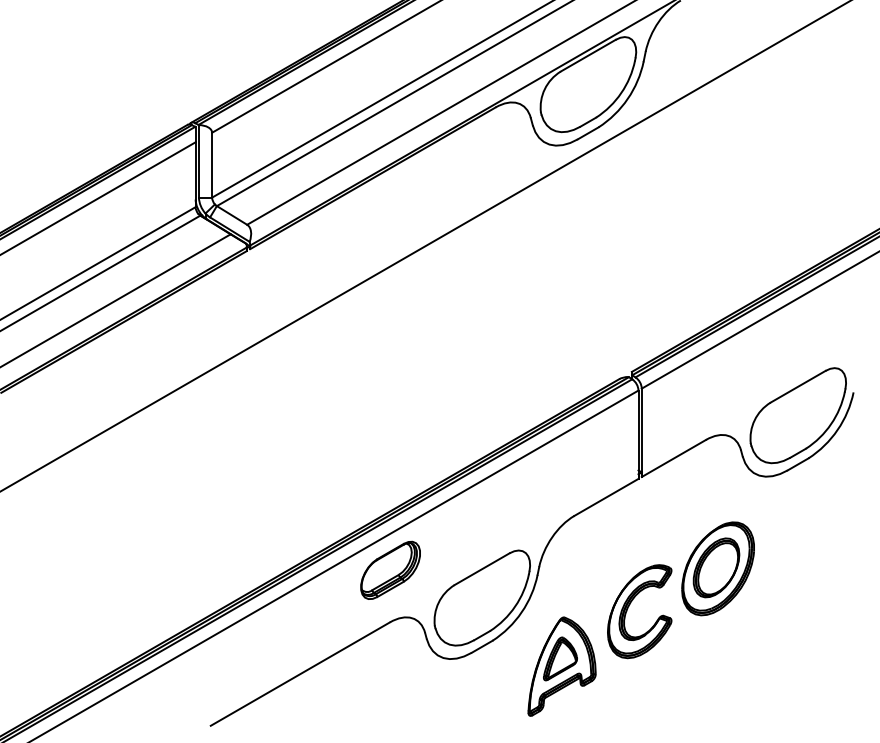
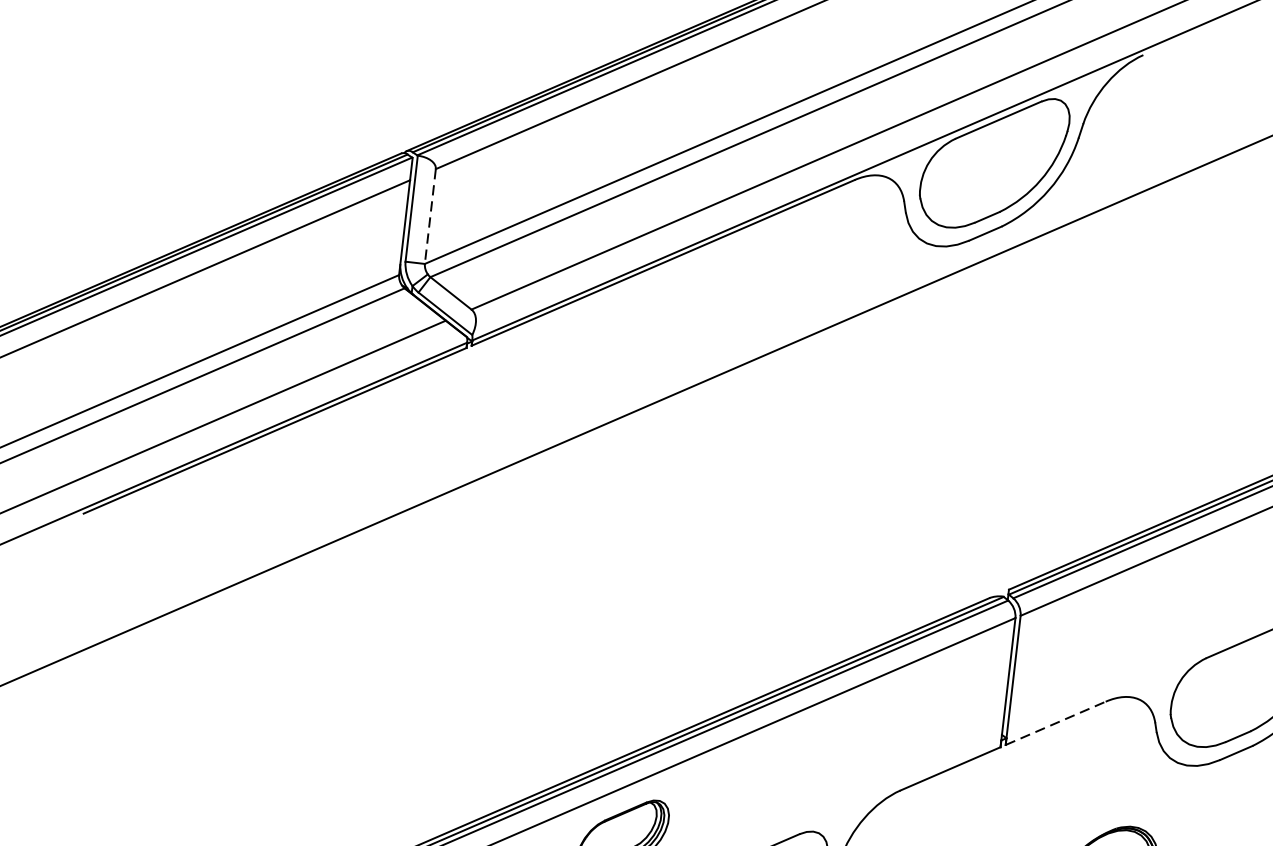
line: (212, 165) -> (430, 217), solid -> dashed
line: (674, 458) -> (1056, 723), solid -> dashed

